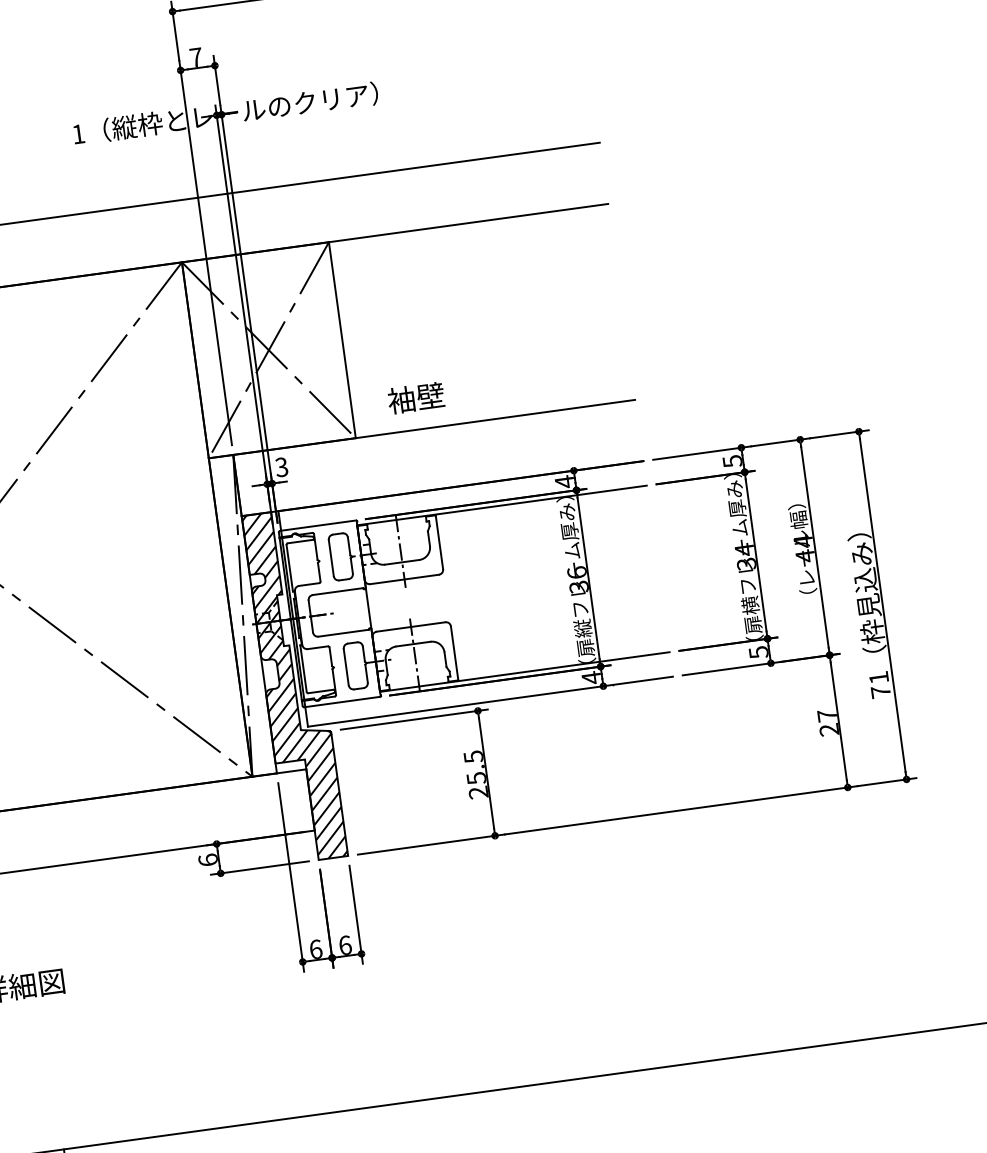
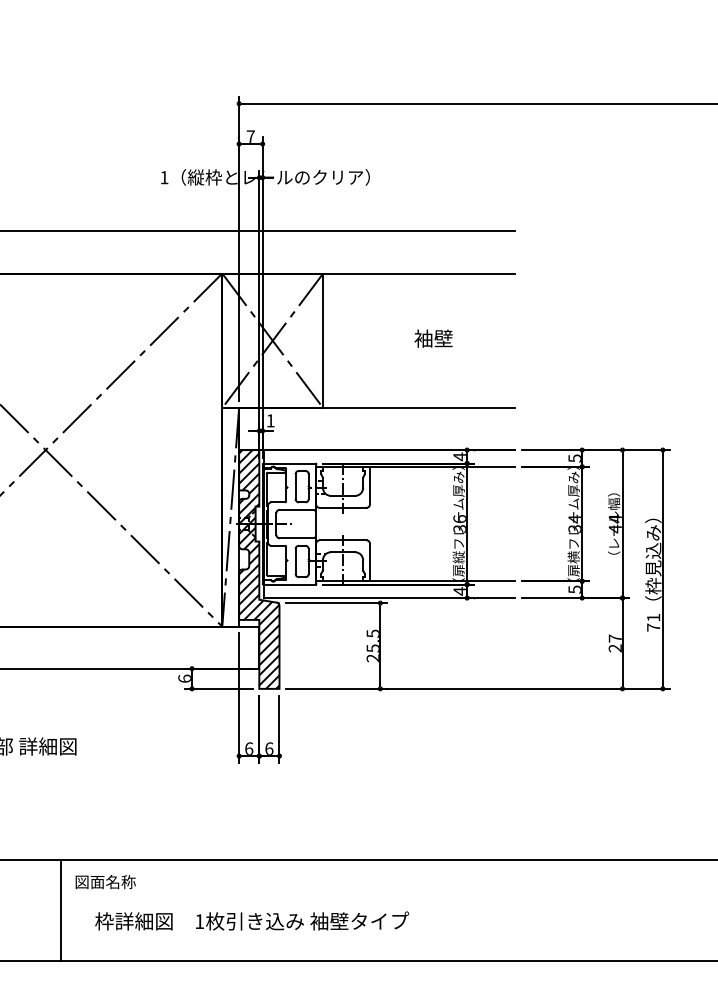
text: (416, 397) -> (433, 338), moved
text: (281, 466) -> (270, 420), 3 -> 1

